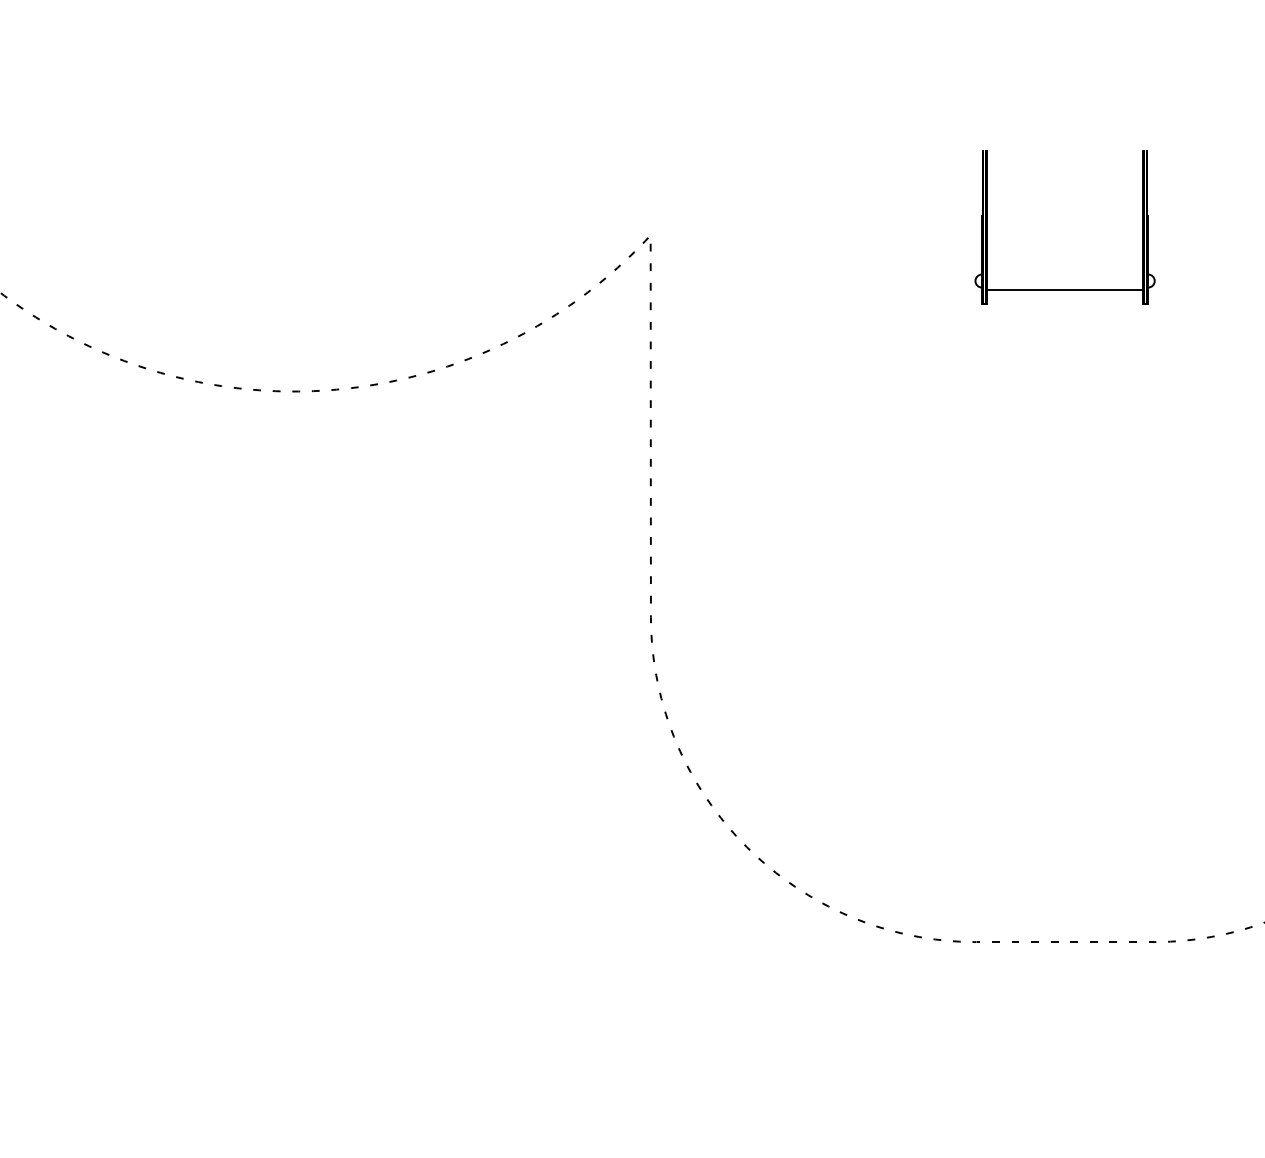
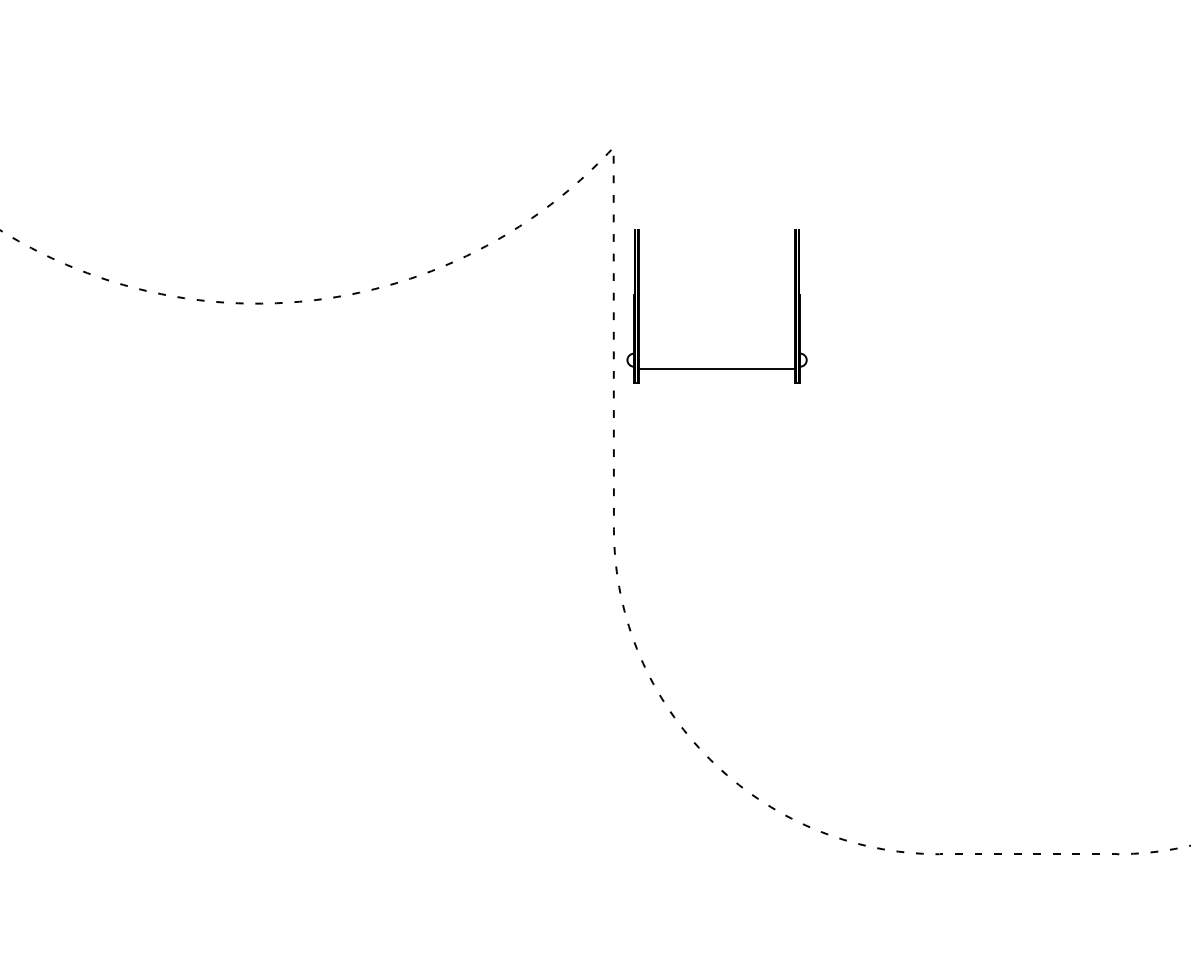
part: (1064, 289) -> (716, 368), moved

